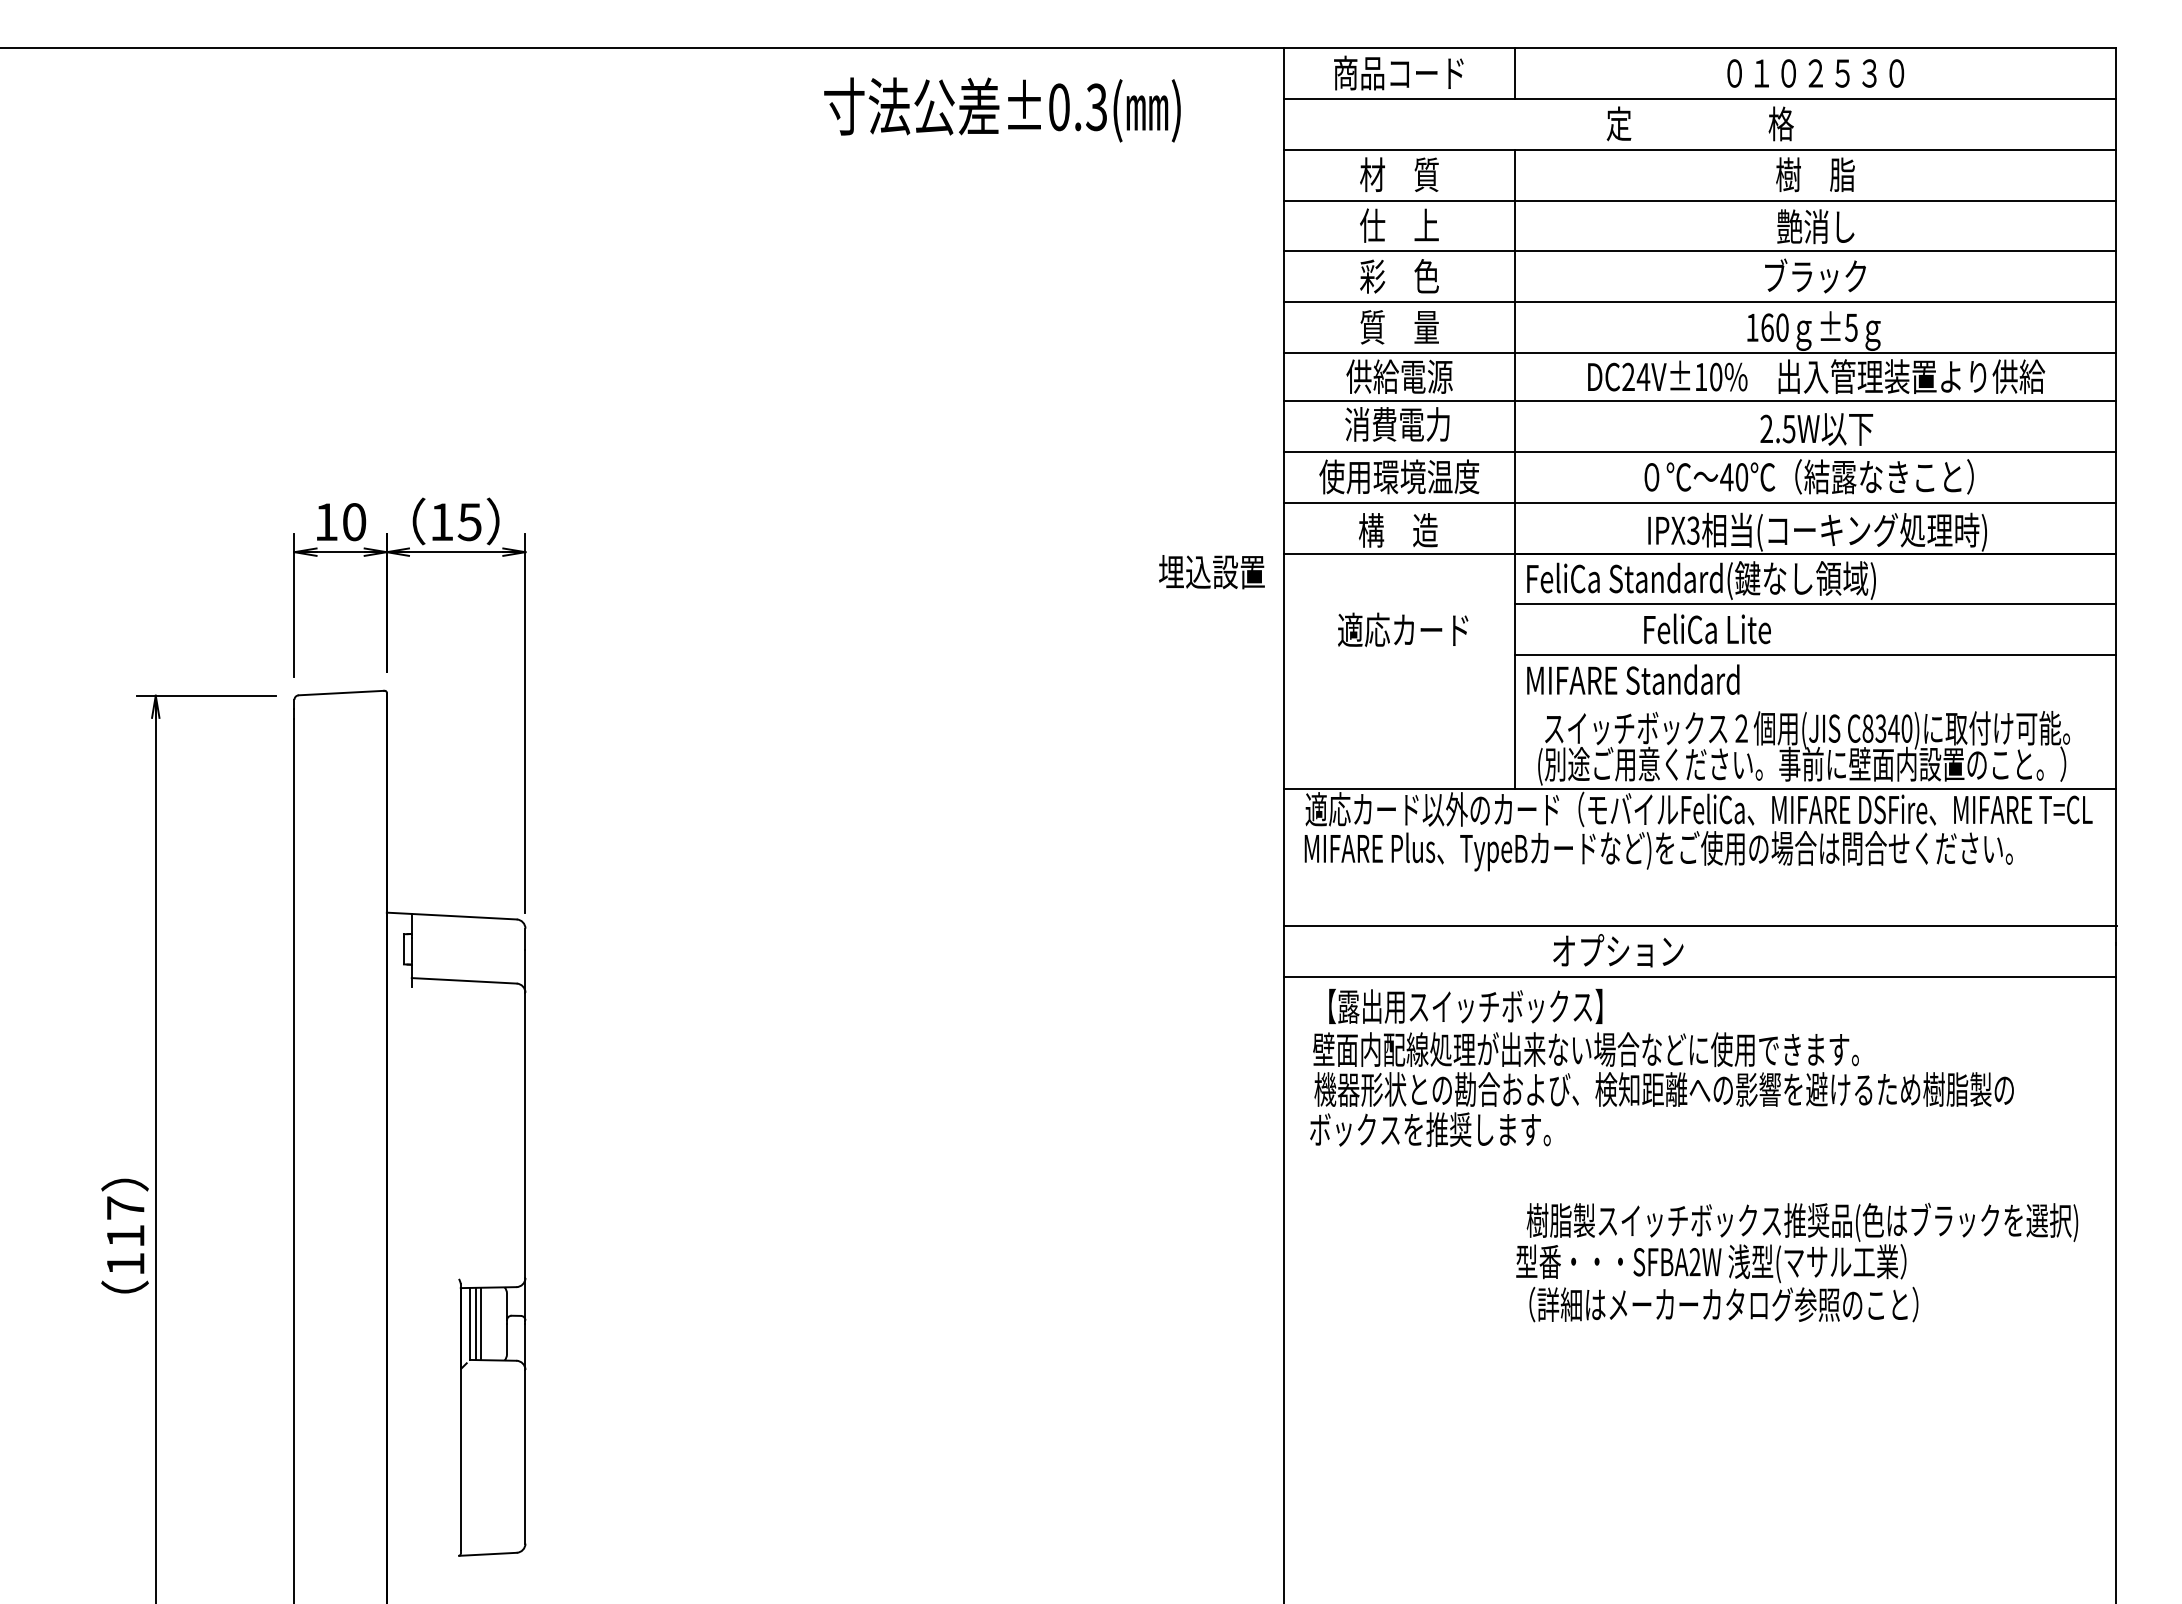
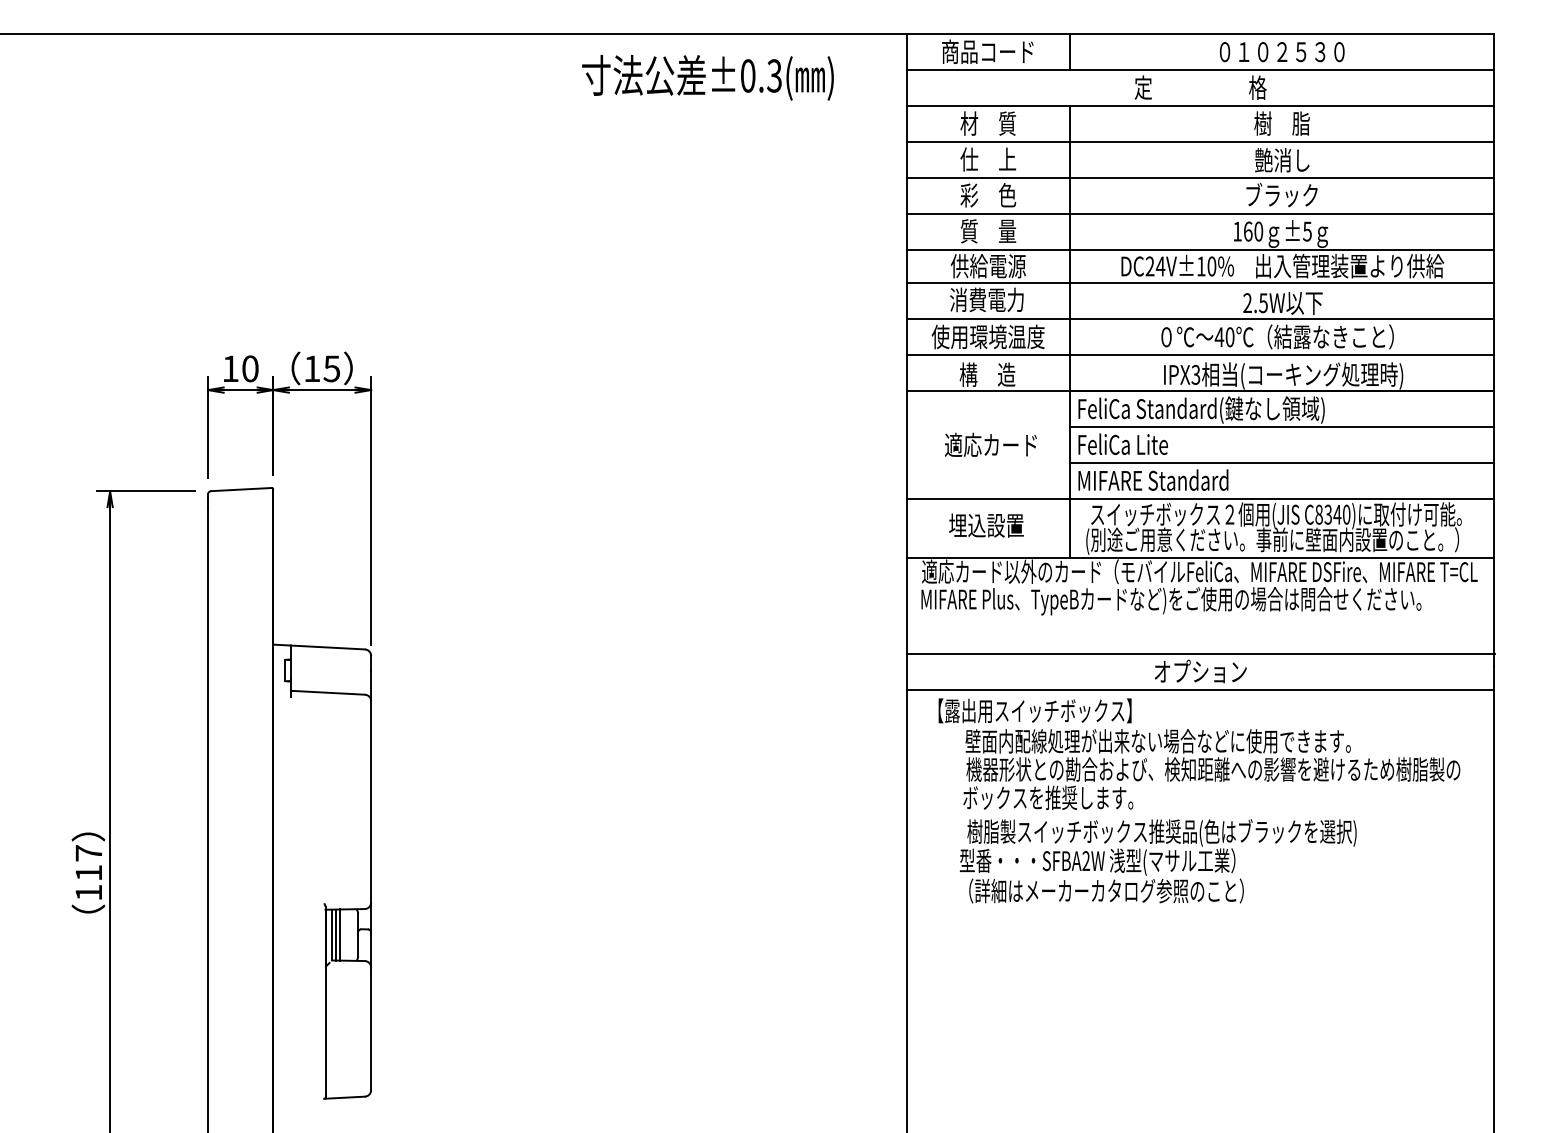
text: (1211, 572) -> (986, 525), moved
text: (1707, 628) -> (1123, 443), moved
line: (1699, 706) -> (1200, 499), added
text: (1618, 950) -> (1200, 671), moved
text: (1661, 1089) -> (1211, 769), moved
text: (1797, 1262) -> (1158, 861), moved

